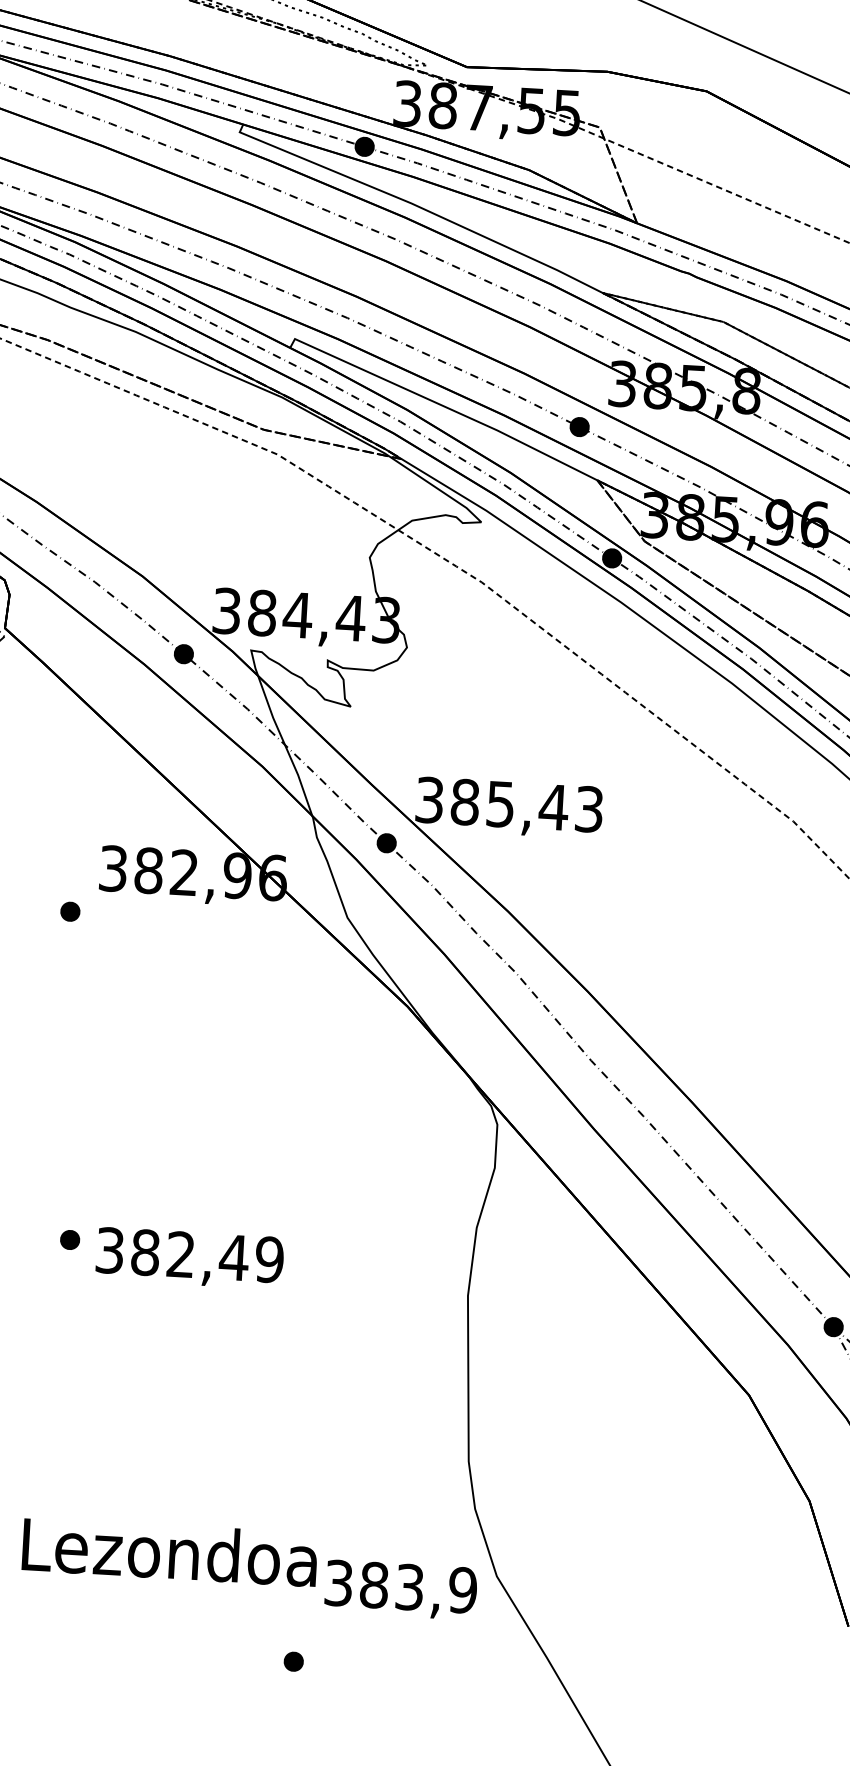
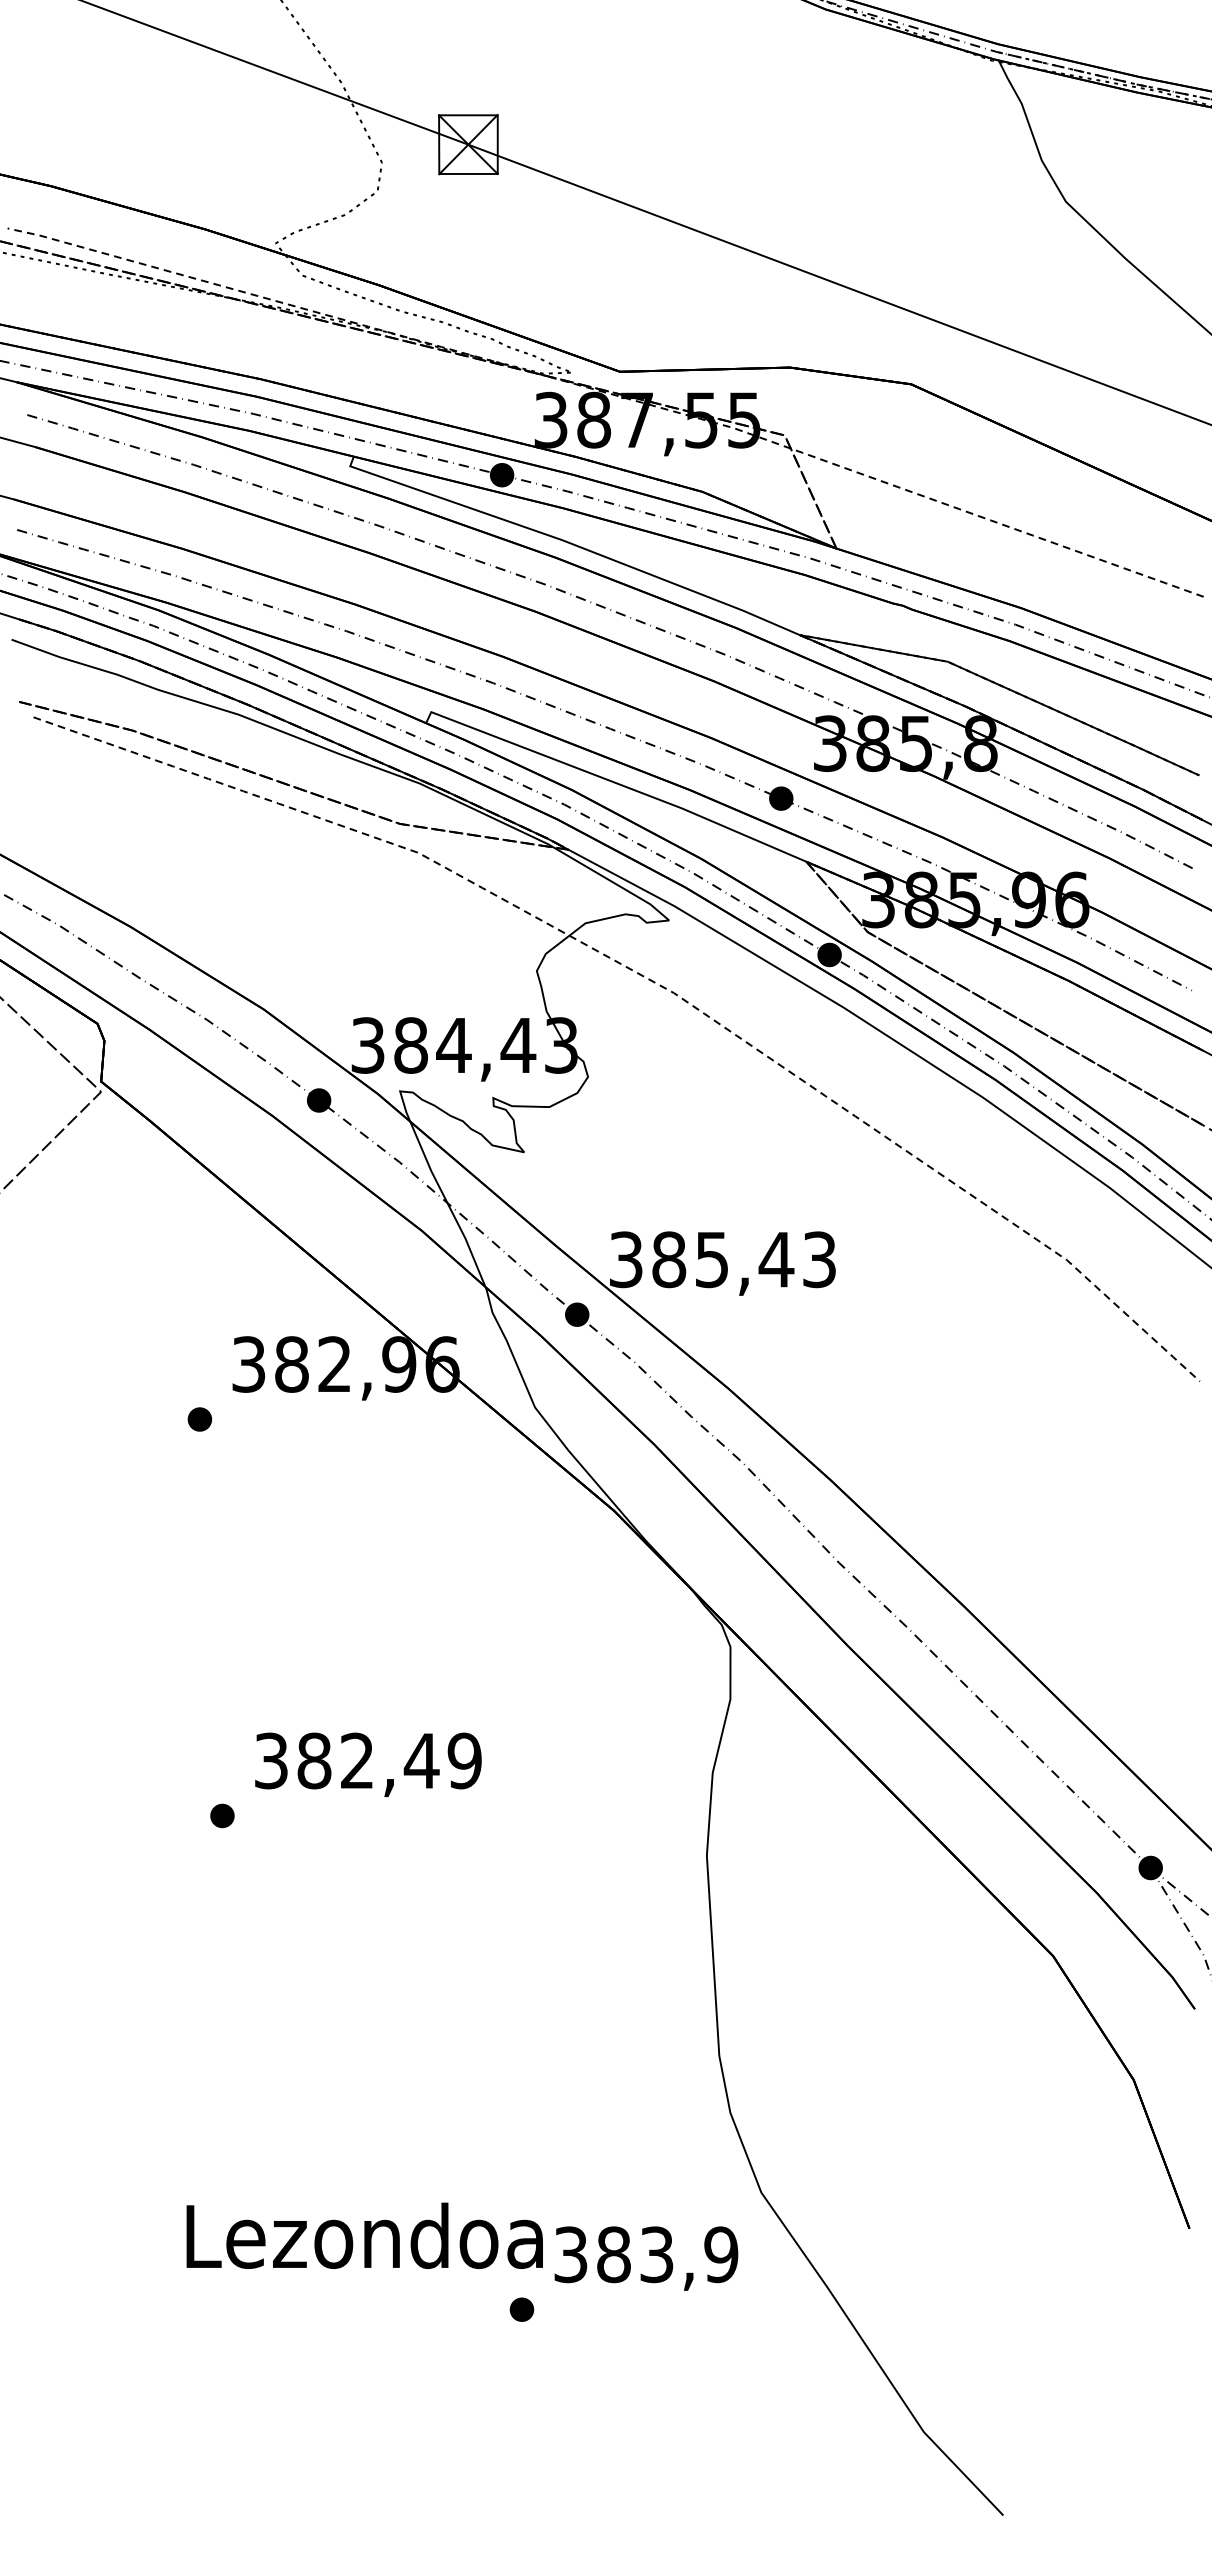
text: (189, 1258) -> (368, 1764), moved
text: (169, 1551) -> (364, 2235), moved
text: (401, 1589) -> (646, 2258), moved

